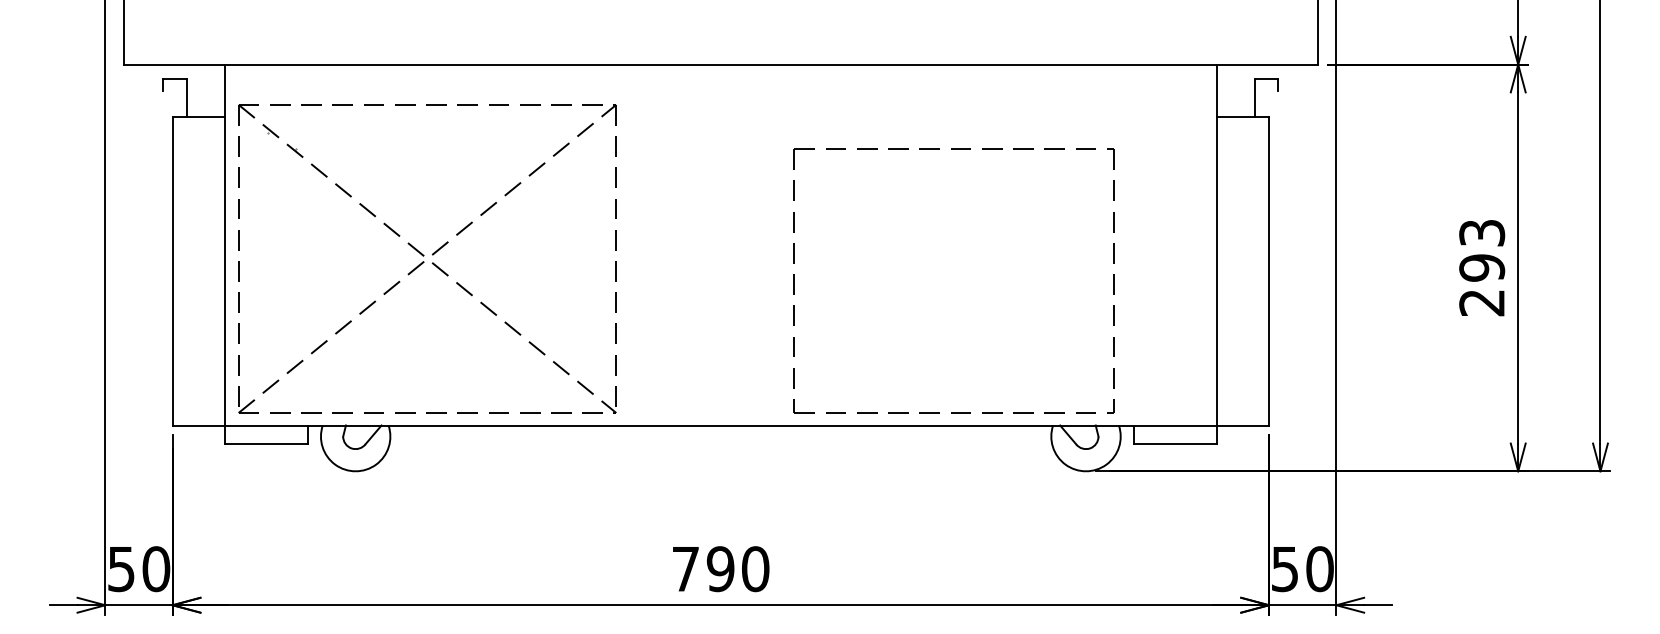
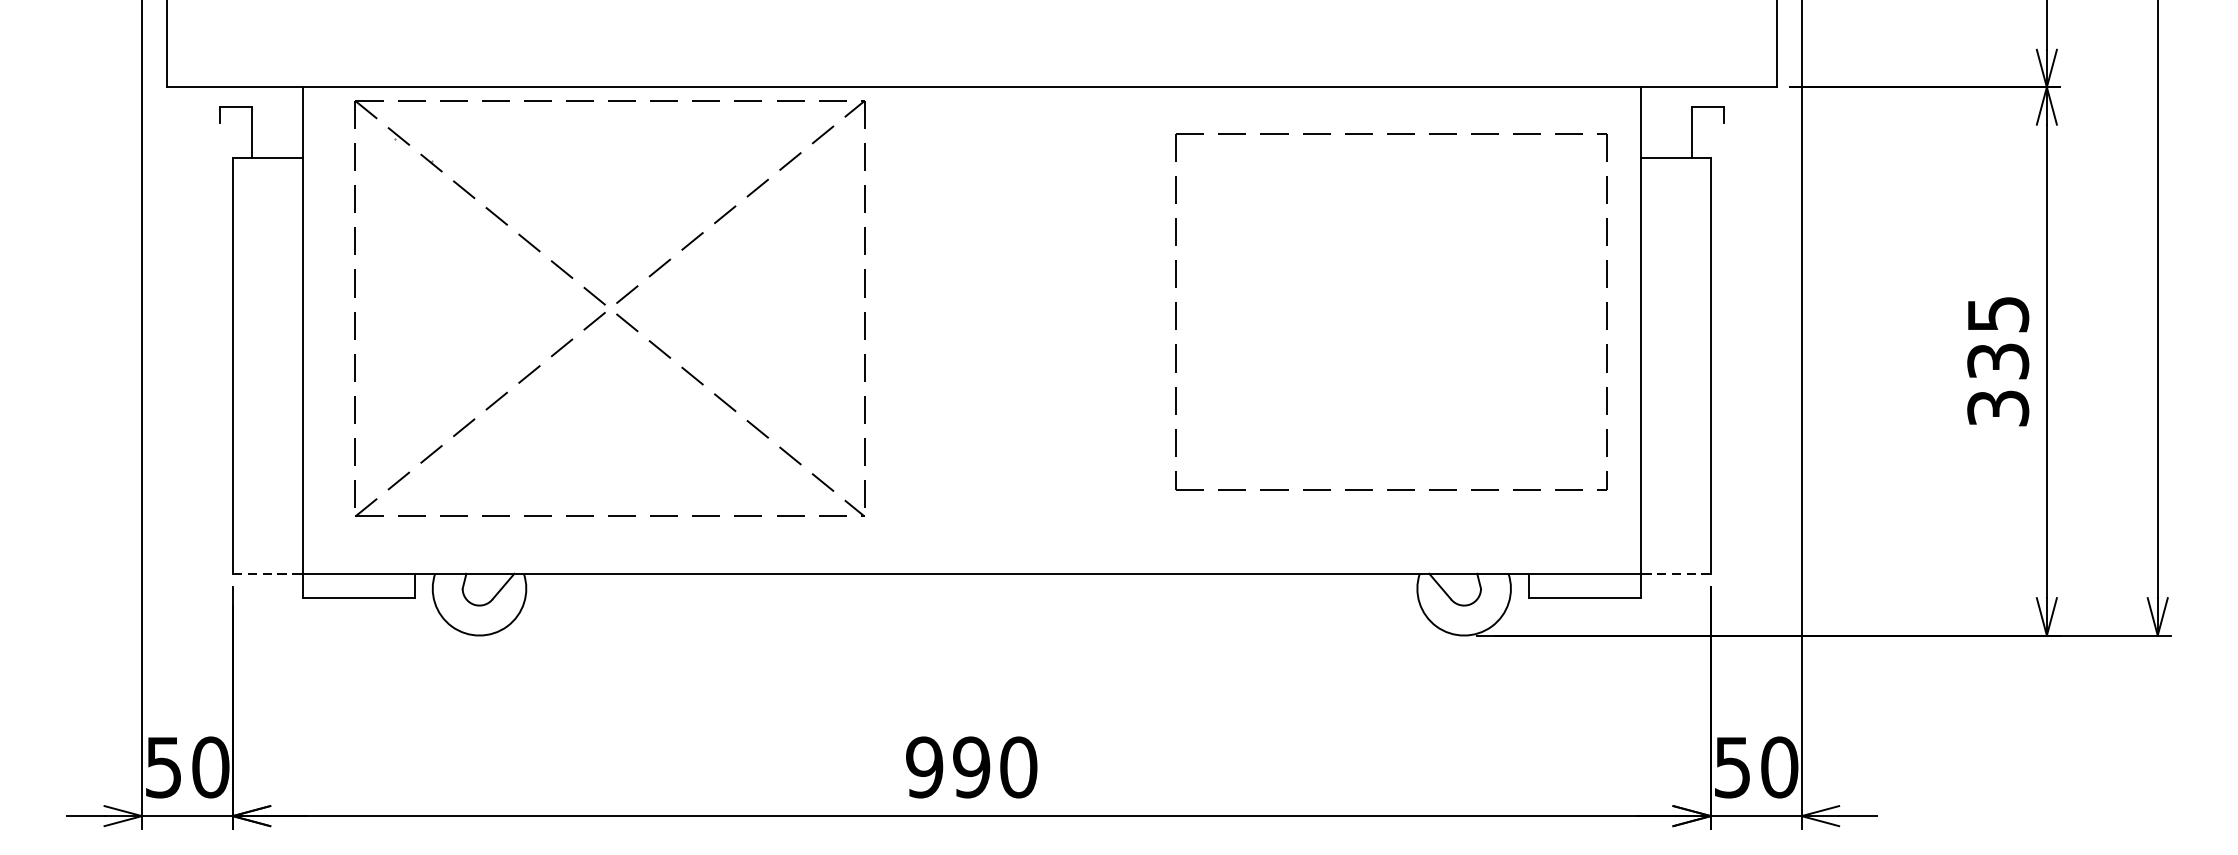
part: (953, 149) -> (1390, 134), moved
part: (427, 258) -> (610, 308), moved
text: (1482, 268) -> (1998, 362), 293 -> 335
line: (198, 425) -> (267, 573), solid -> dashed
line: (1243, 425) -> (1676, 573), solid -> dashed
text: (685, 569) -> (924, 767), 790 -> 990

